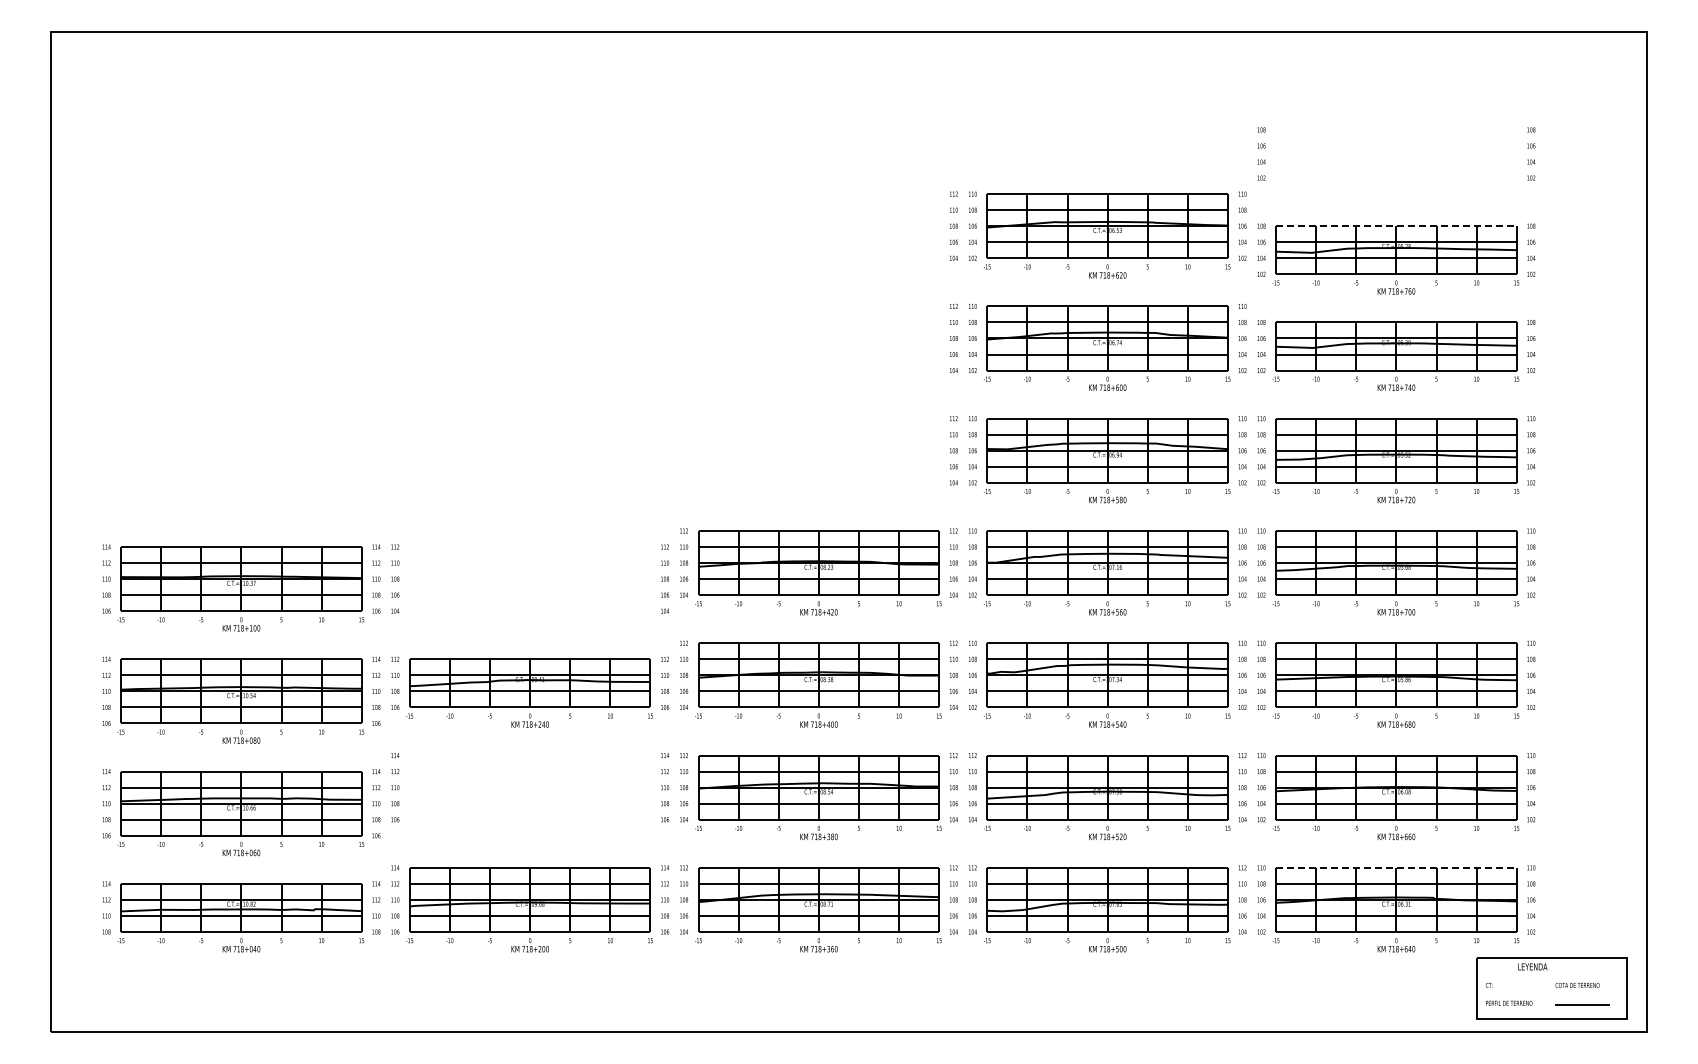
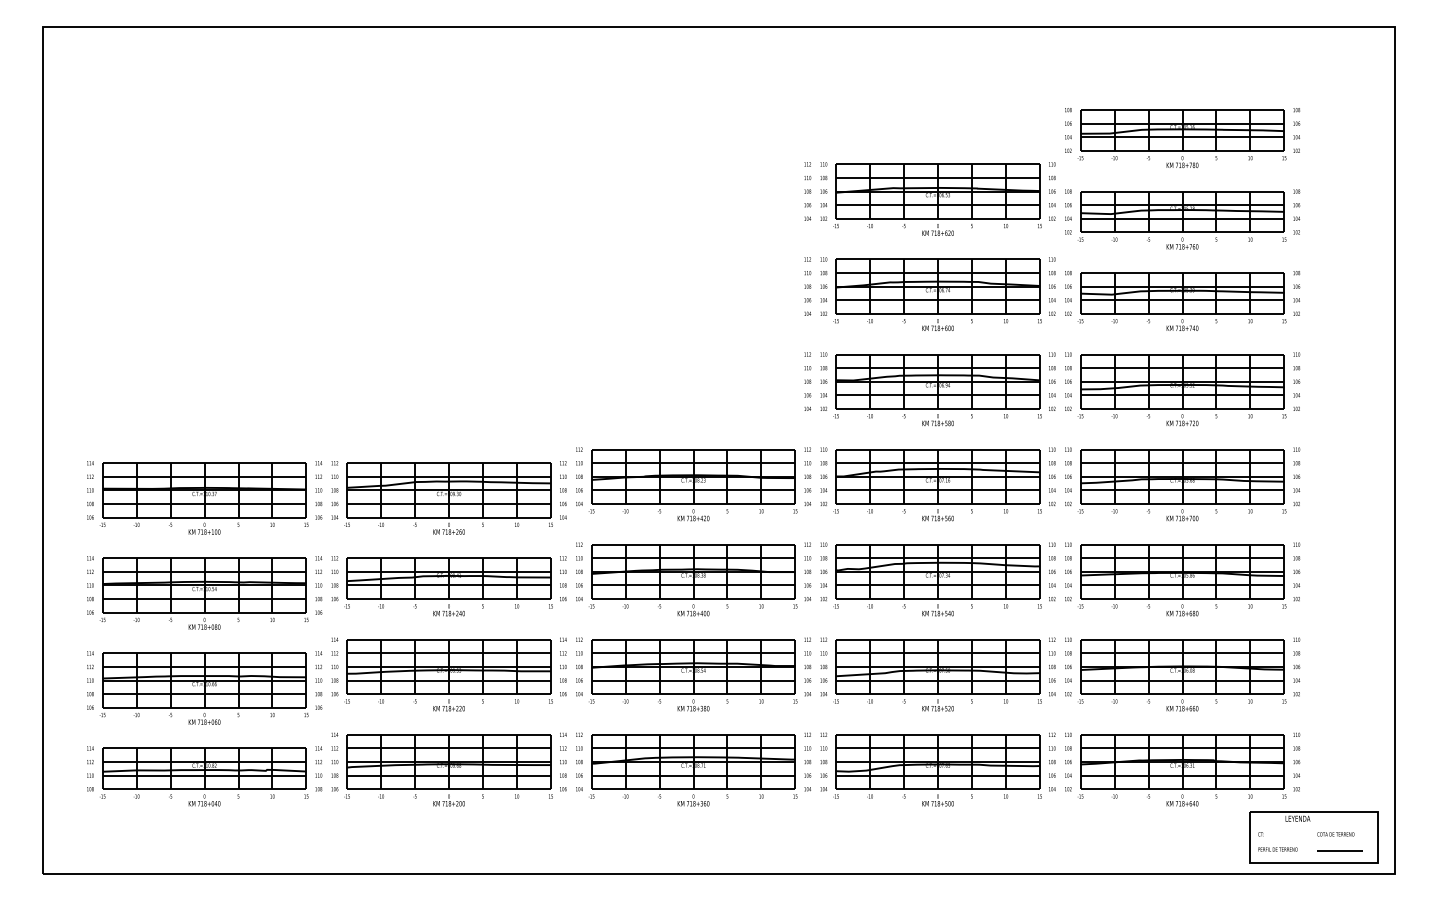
part: (1395, 163) -> (1181, 138), added
line: (1396, 226) -> (1182, 191), dashed -> solid
part: (529, 588) -> (448, 498), added
part: (529, 797) -> (448, 675), added
line: (1396, 867) -> (1182, 734), dashed -> solid

